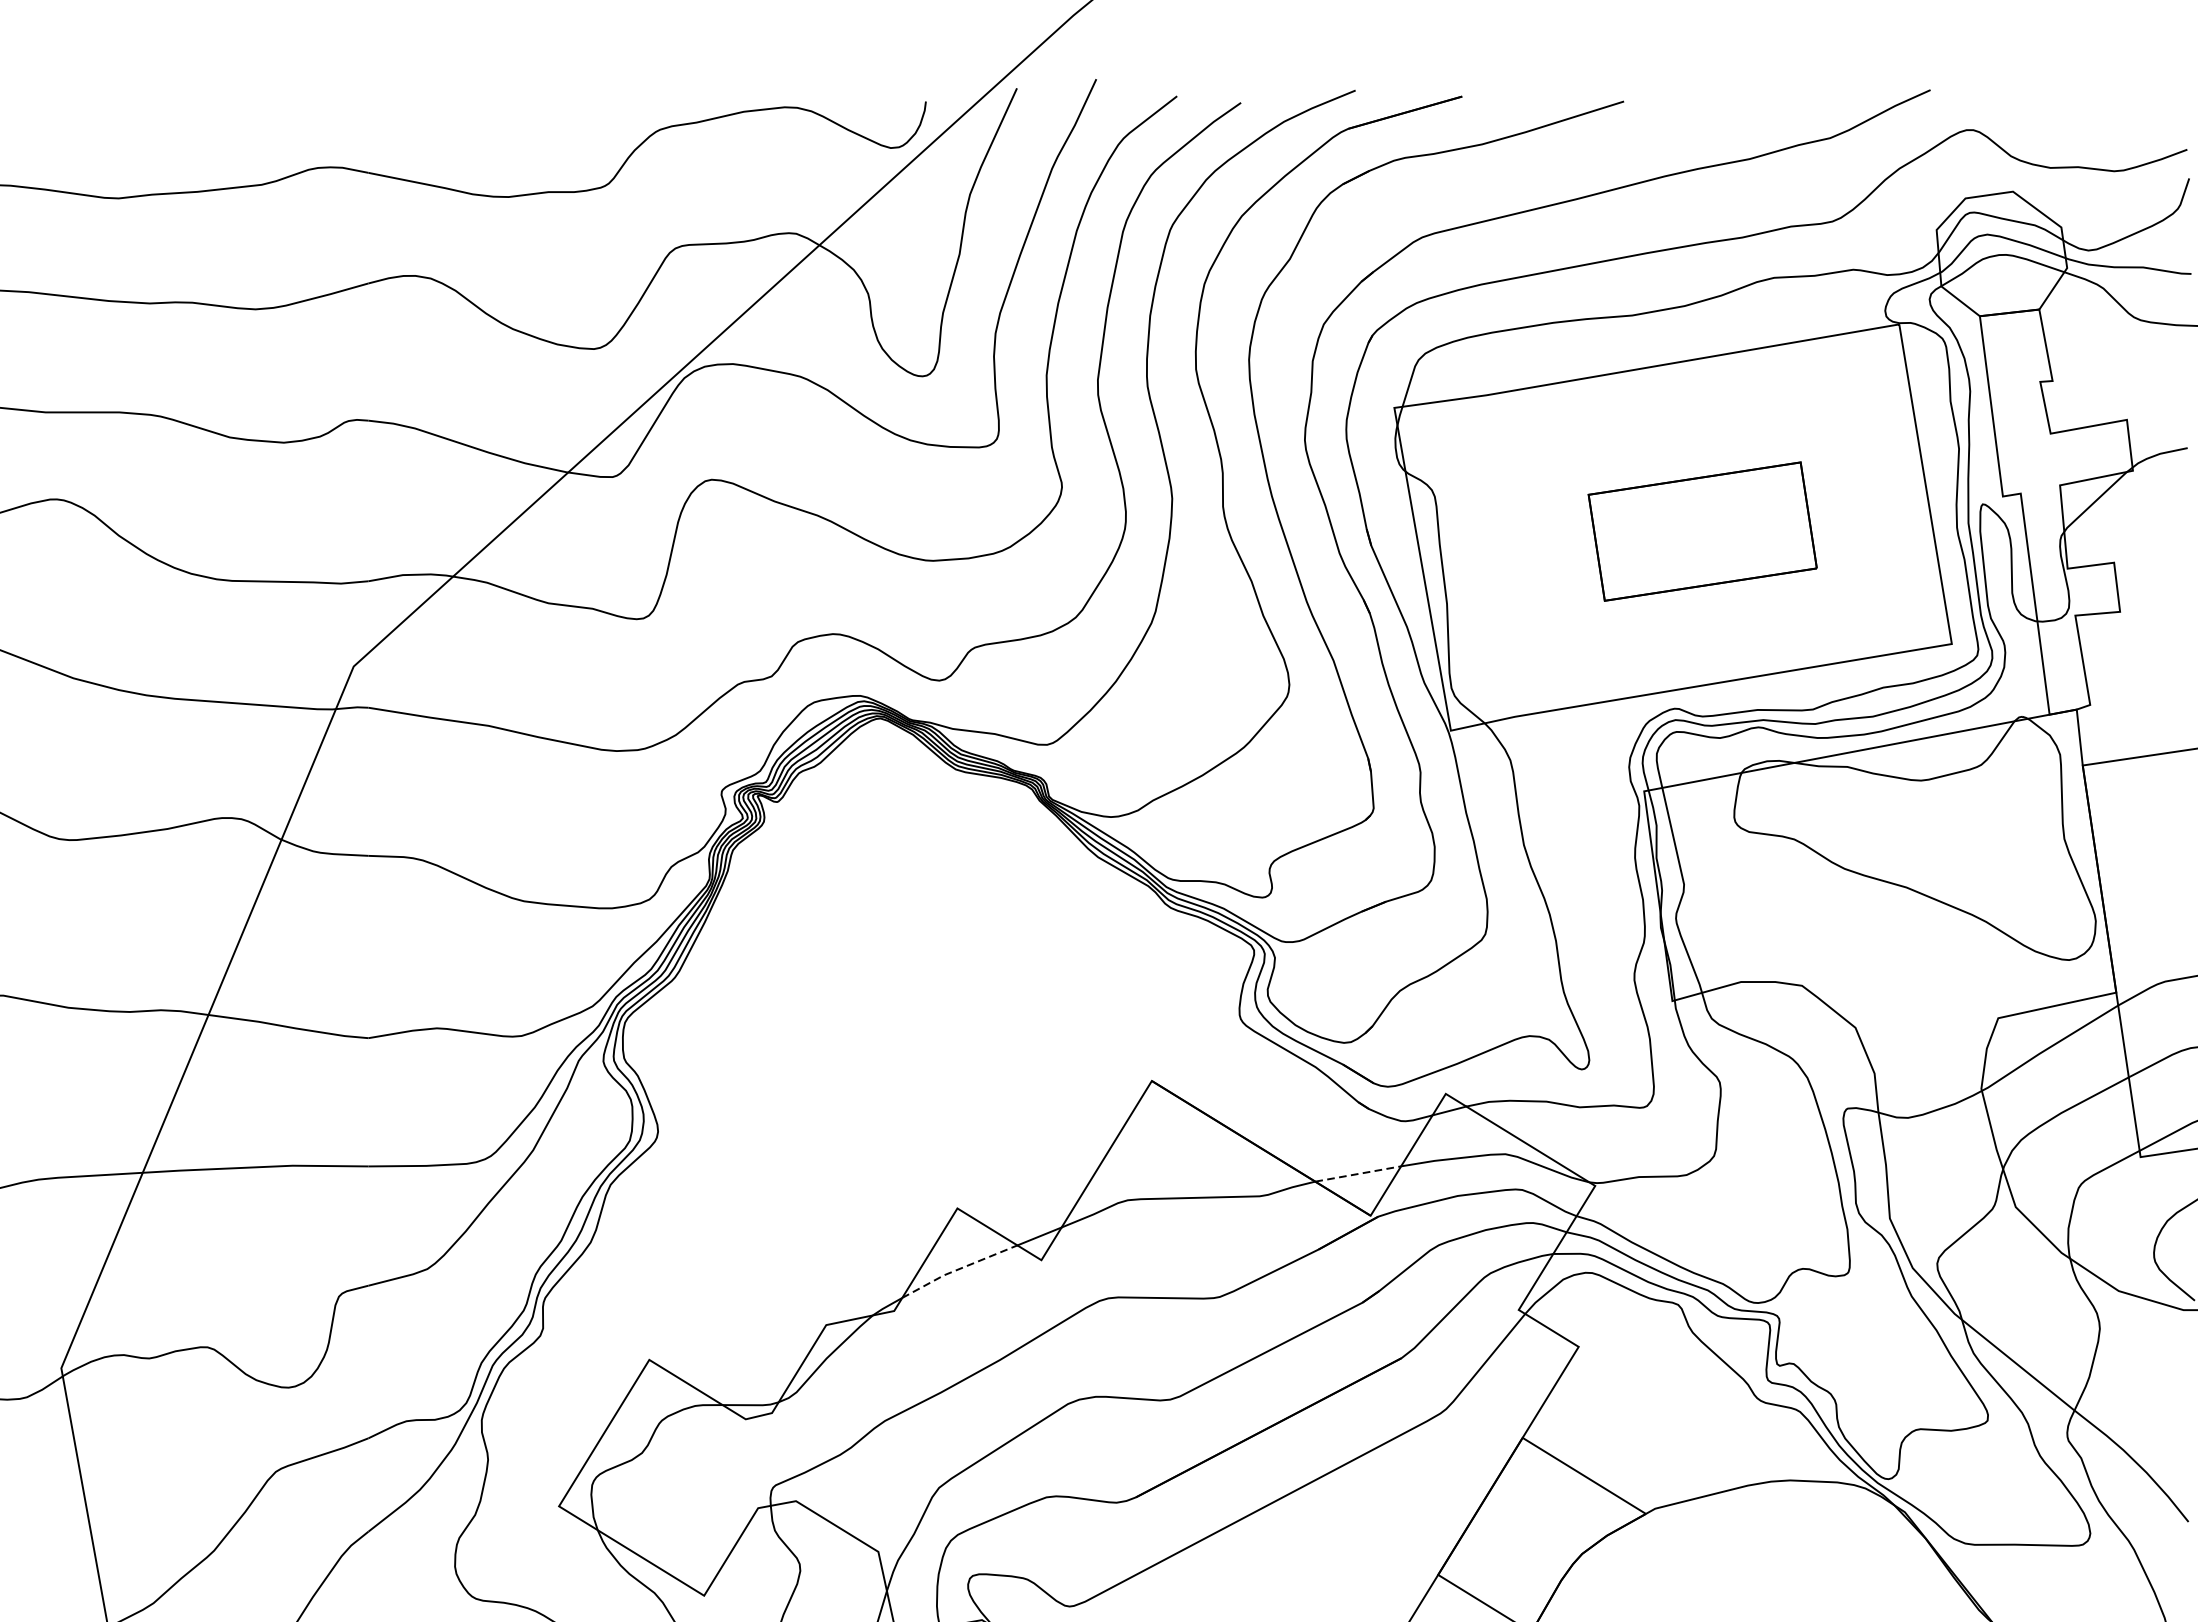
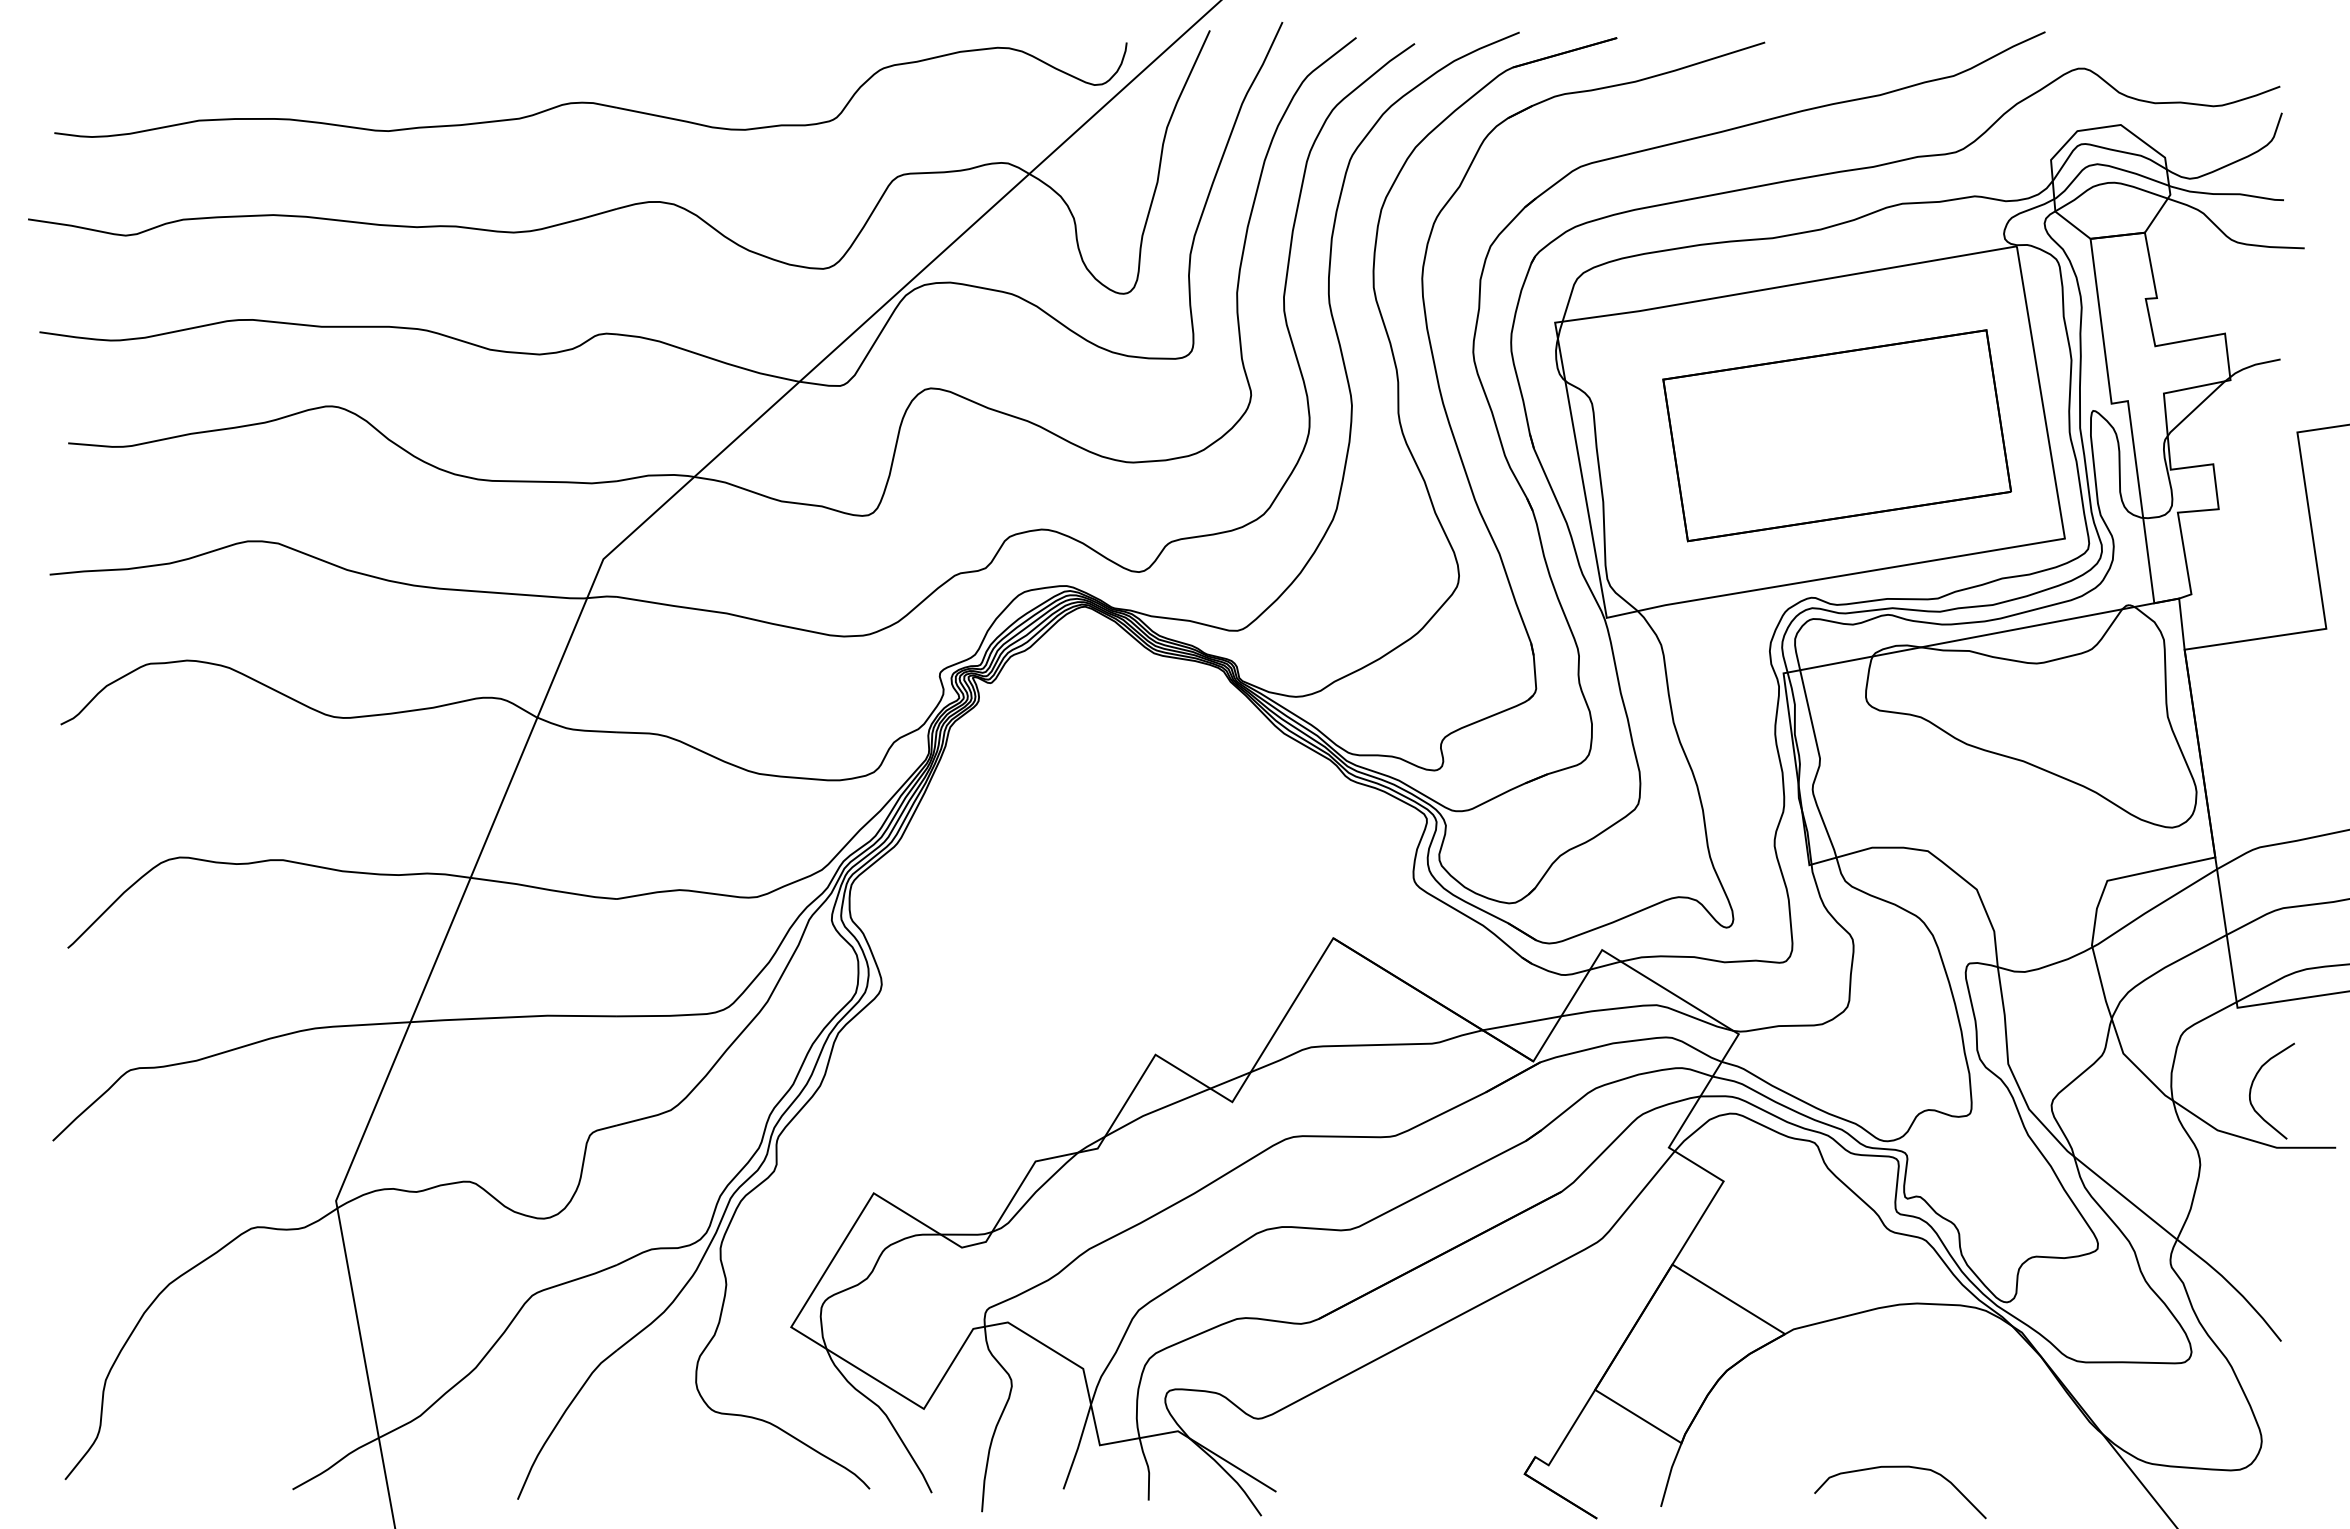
part: (1702, 531) -> (1836, 435), size x1.67
line: (1358, 1174) -> (1522, 1023), dashed -> solid
line: (957, 1269) -> (1155, 1110), dashed -> solid

